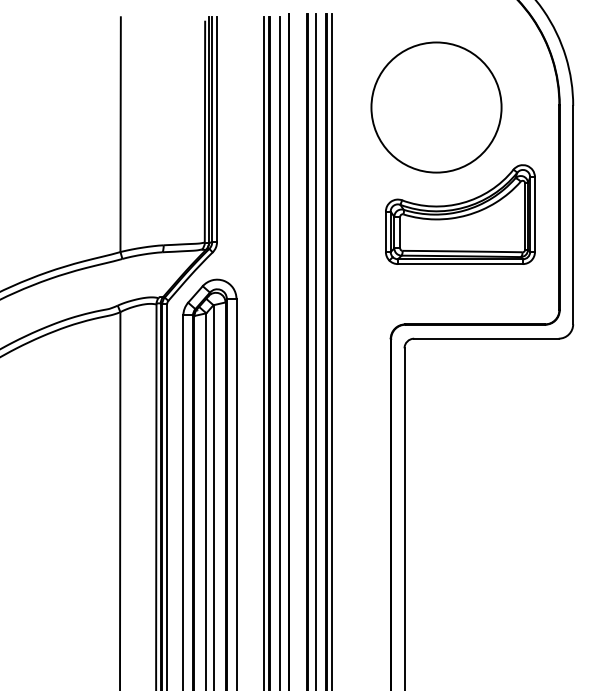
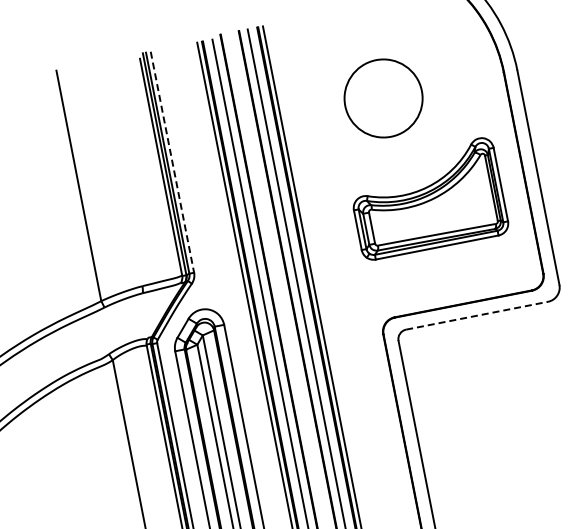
circle: (436, 107) -> (383, 98), size x0.6
line: (217, 129) -> (172, 162), solid -> dashed
line: (486, 338) -> (477, 315), solid -> dashed

